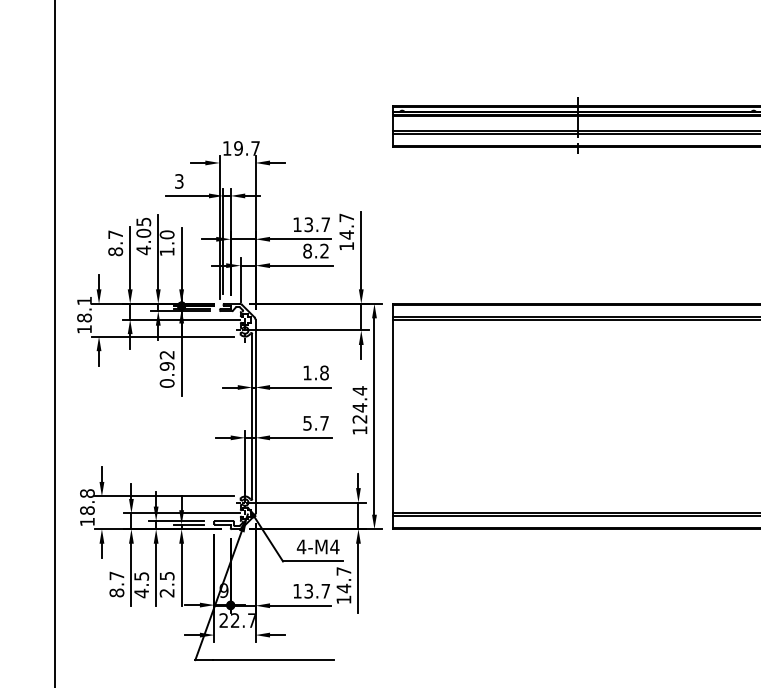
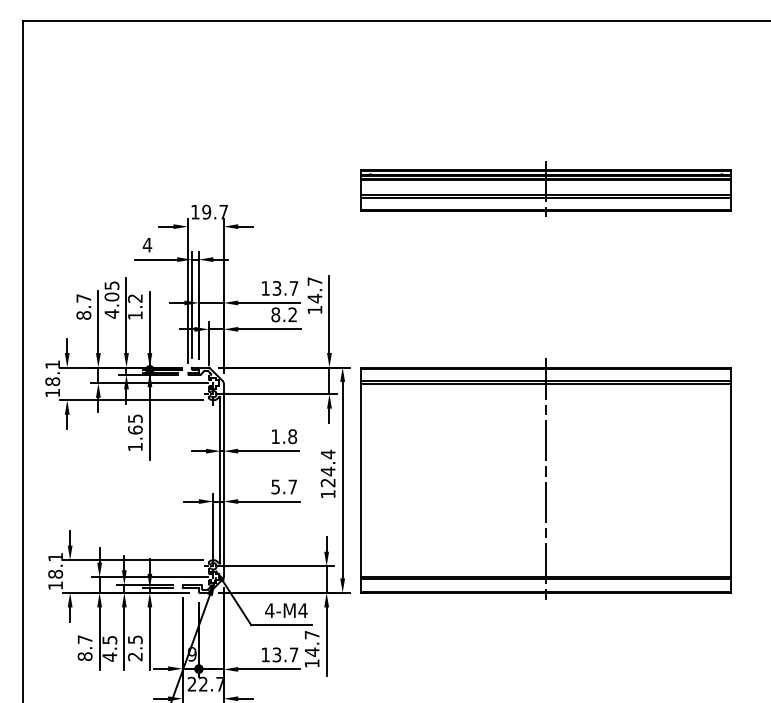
text: (179, 180) -> (147, 244), 3 -> 4
text: (167, 234) -> (135, 298), 1.0 -> 1.2
text: (167, 368) -> (135, 432), 0.92 -> 1.65
line: (578, 415) -> (546, 479), added
text: (87, 492) -> (55, 556), 18.8 -> 18.1

